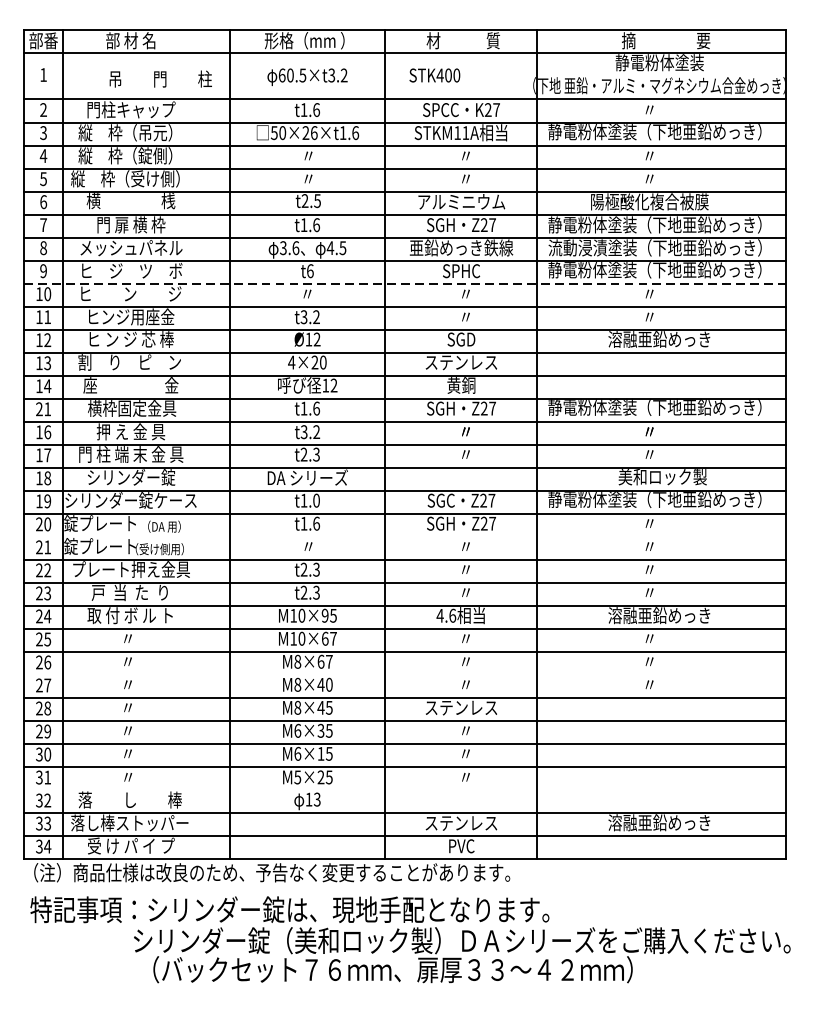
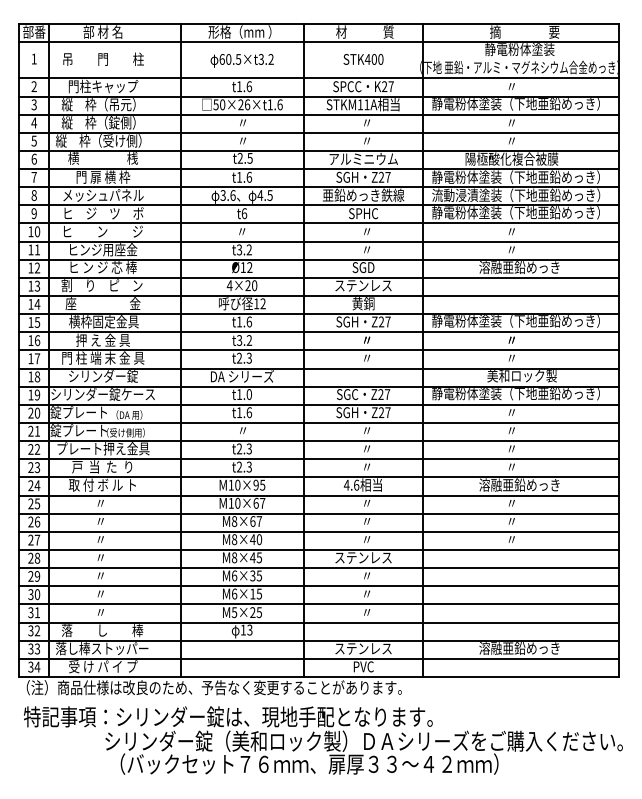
text: (434, 75) -> (363, 59), moved
text: (160, 78) -> (103, 58), moved
line: (404, 283) -> (318, 223), dashed -> solid
text: (43, 409) -> (34, 322), 21 -> 15
line: (404, 537) -> (318, 423), added
line: (404, 674) -> (318, 531), added
line: (404, 789) -> (318, 622), added

